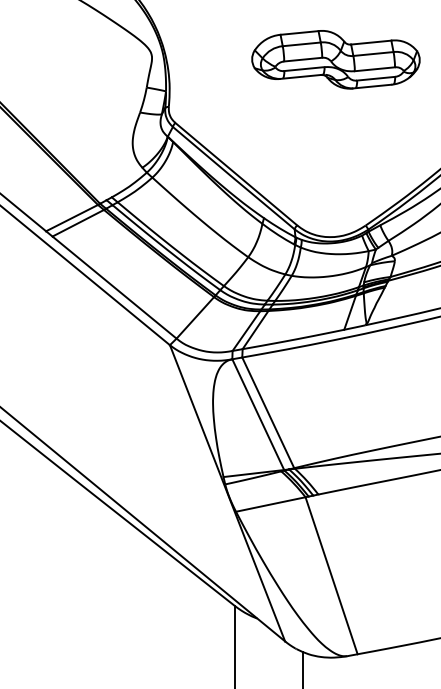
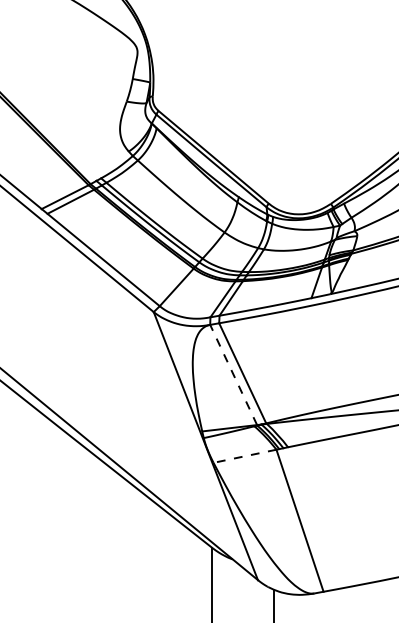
part: (335, 59) -> (303, 53), removed
line: (258, 414) -> (233, 374), solid -> dashed
line: (270, 504) -> (244, 456), solid -> dashed

